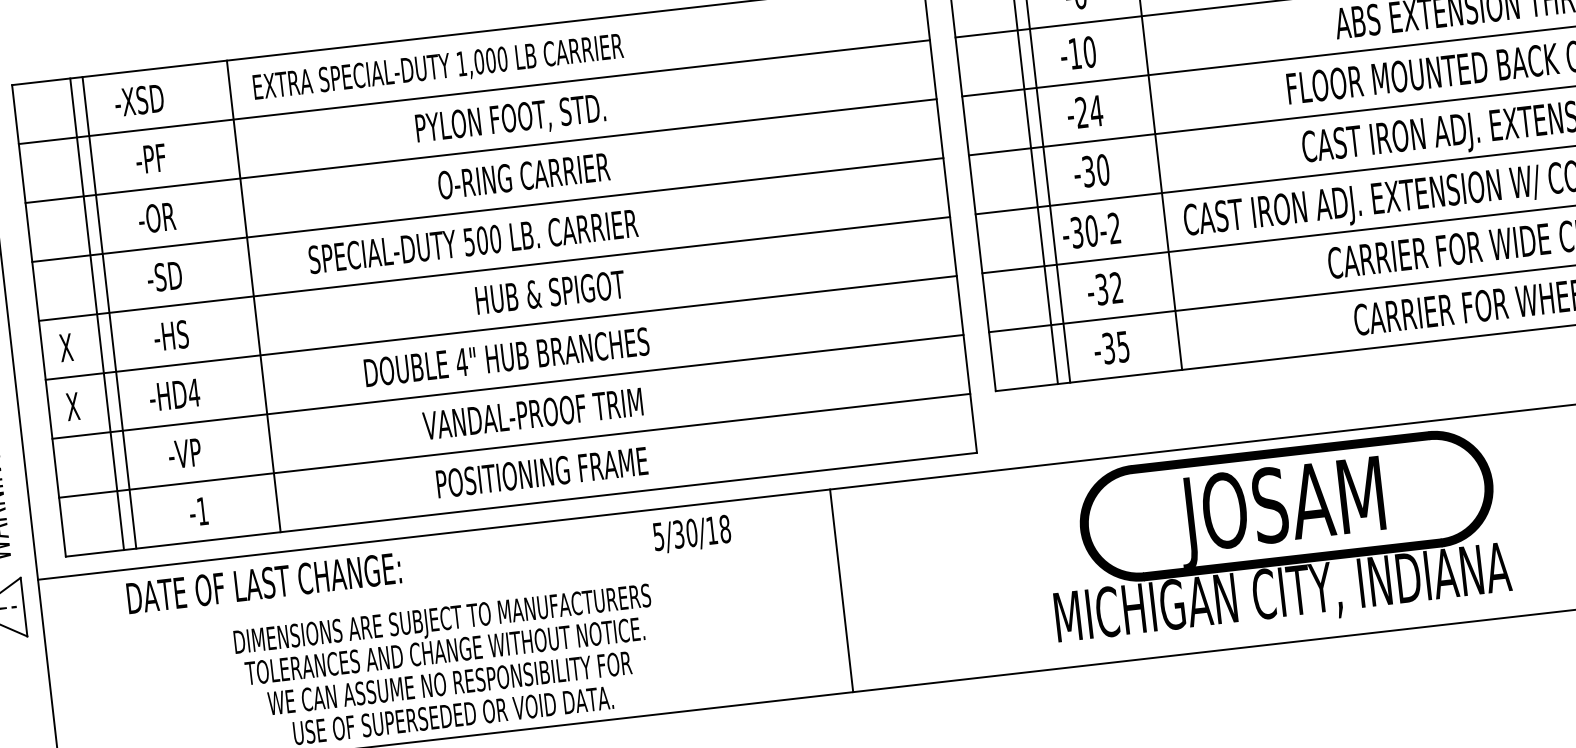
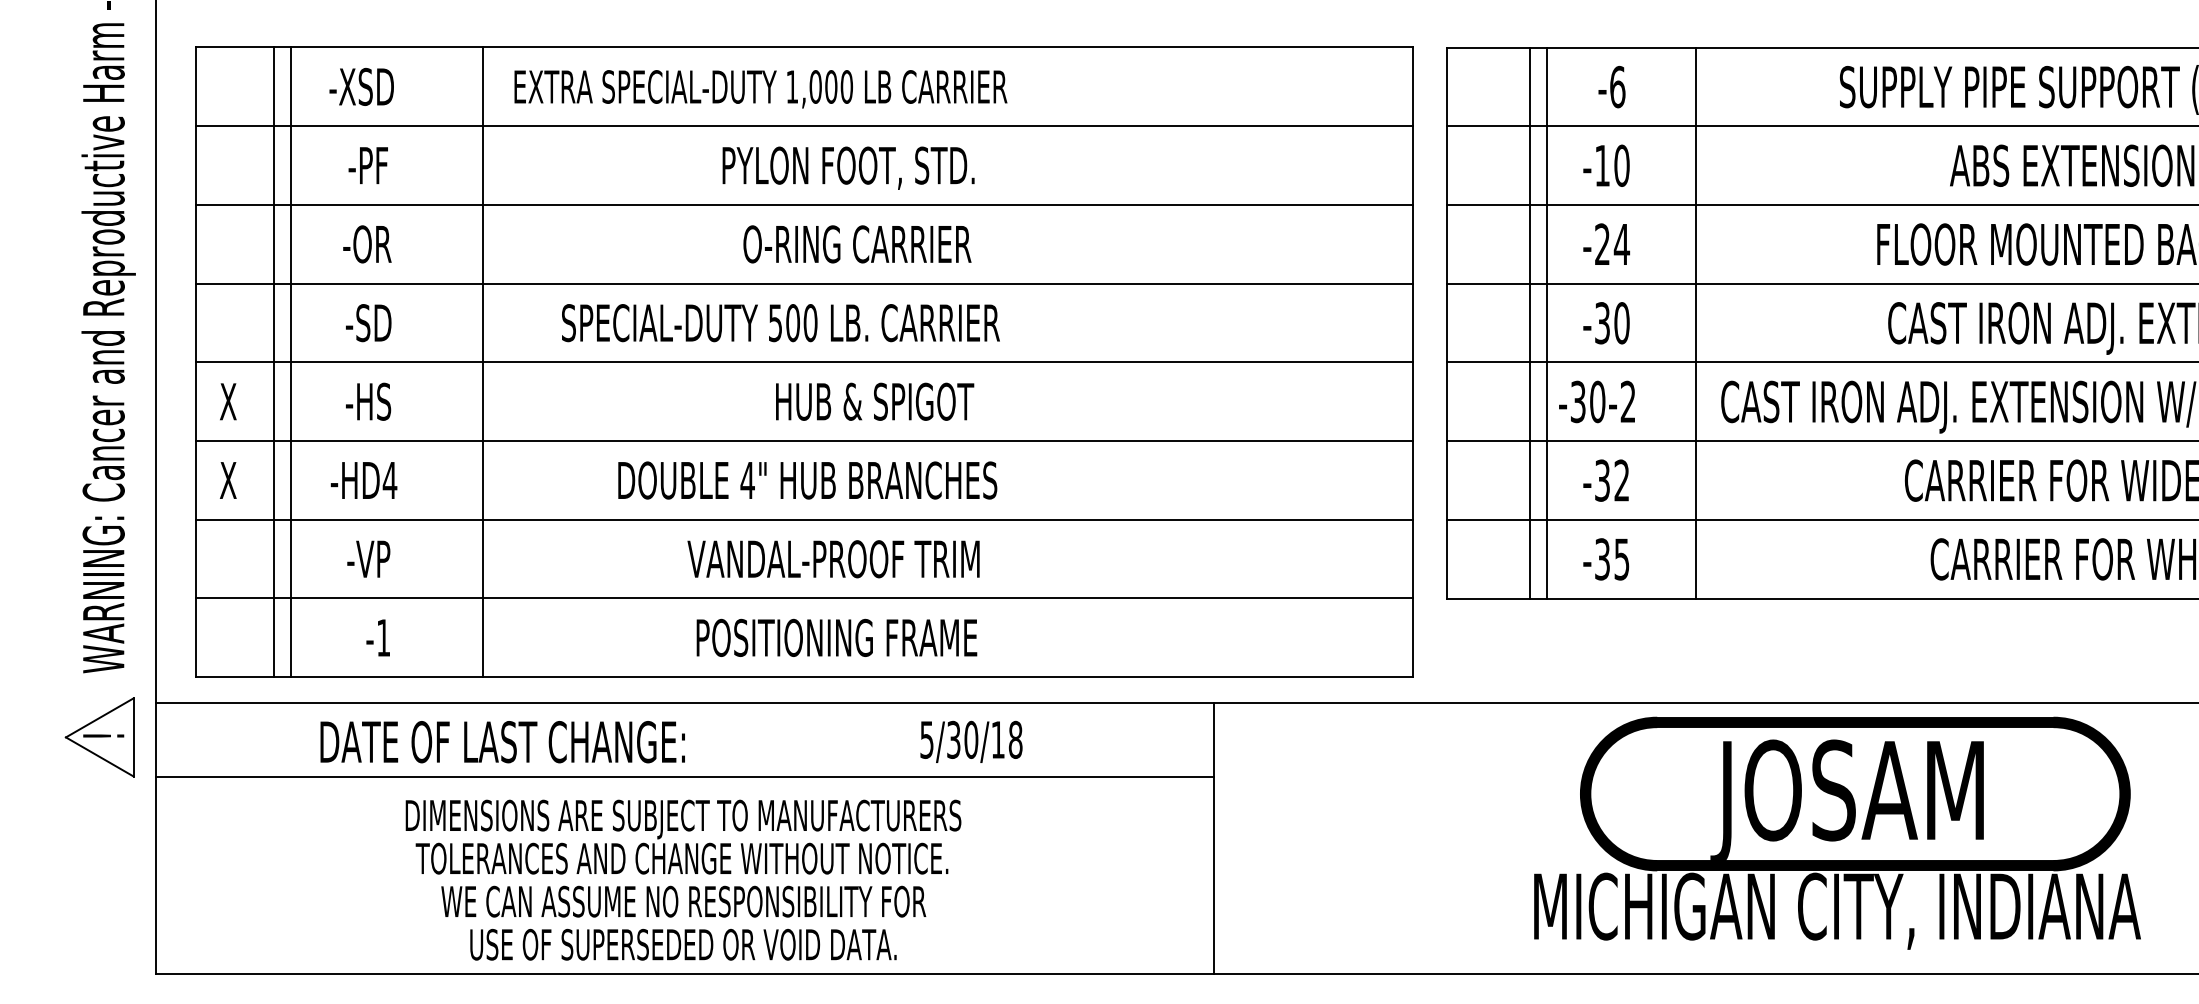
text: (692, 534) -> (971, 741), moved
part: (1276, 536) -> (1837, 832), moved
text: (263, 583) -> (502, 742), moved
line: (440, 590) -> (685, 777), added

